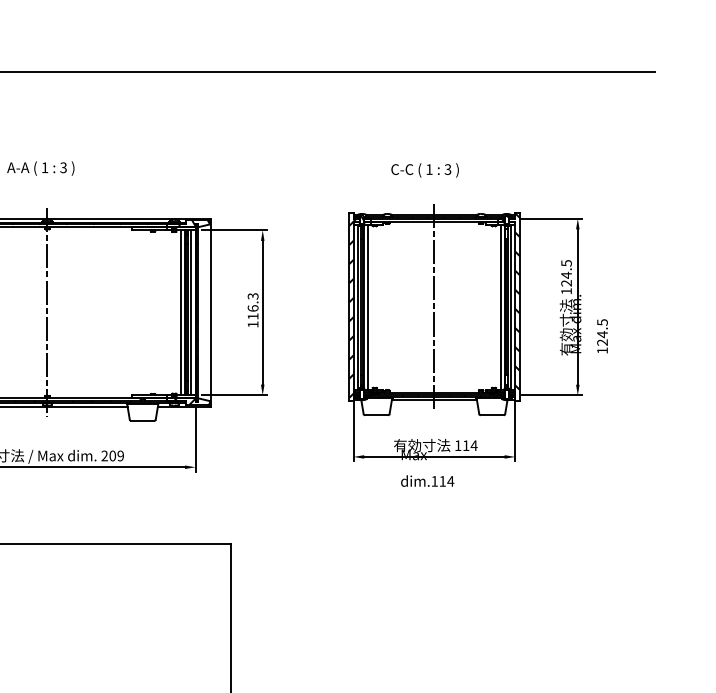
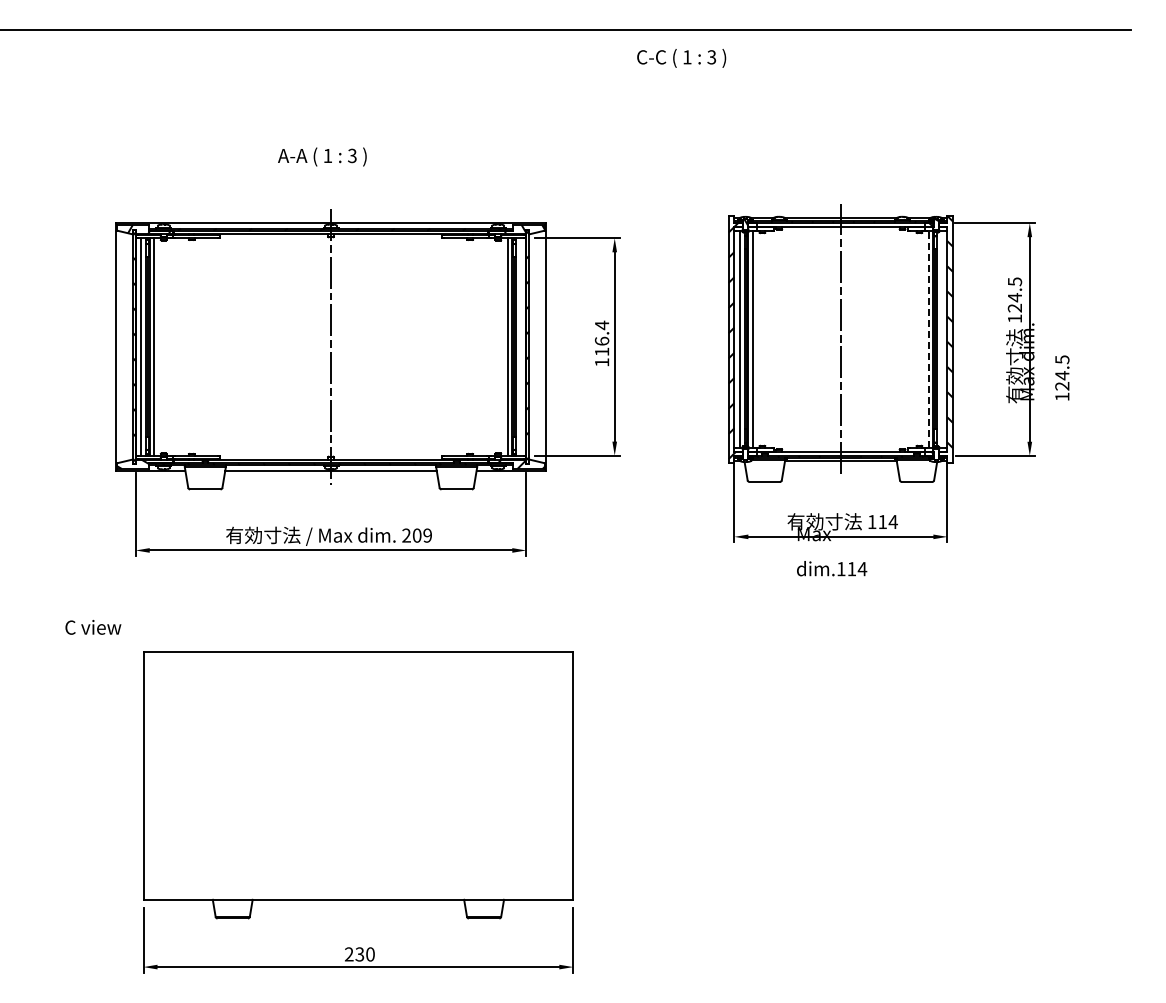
text: (425, 170) -> (681, 58), moved
text: (252, 296) -> (601, 325), 116.3 -> 116.4
line: (500, 307) -> (928, 339), solid -> dashed
line: (510, 307) -> (941, 339), removed
line: (191, 312) -> (520, 346), removed

